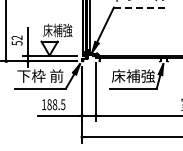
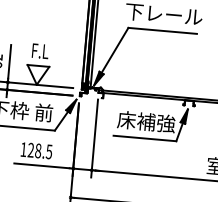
line: (139, 7) -> (162, 30), dashed -> solid
text: (57, 30) -> (50, 51), 床補強 -> F.L
text: (49, 104) -> (30, 150), 188.5 -> 128.5

